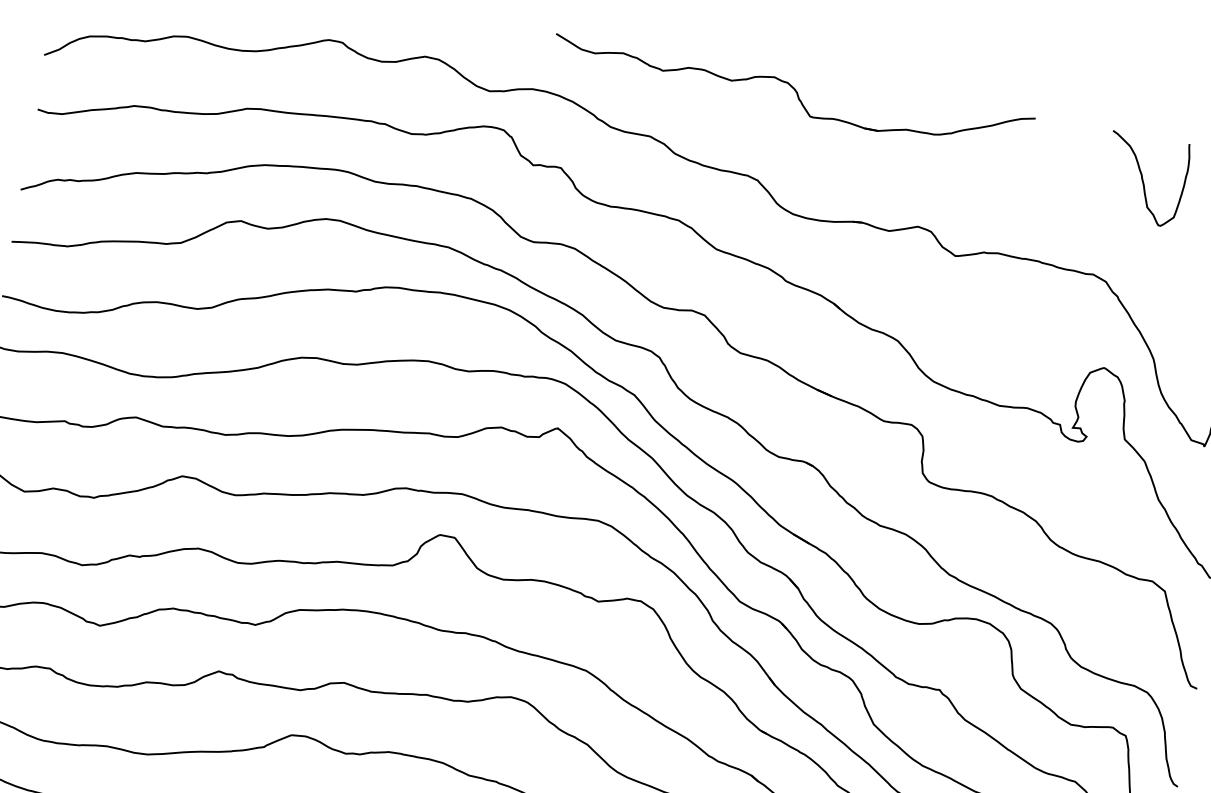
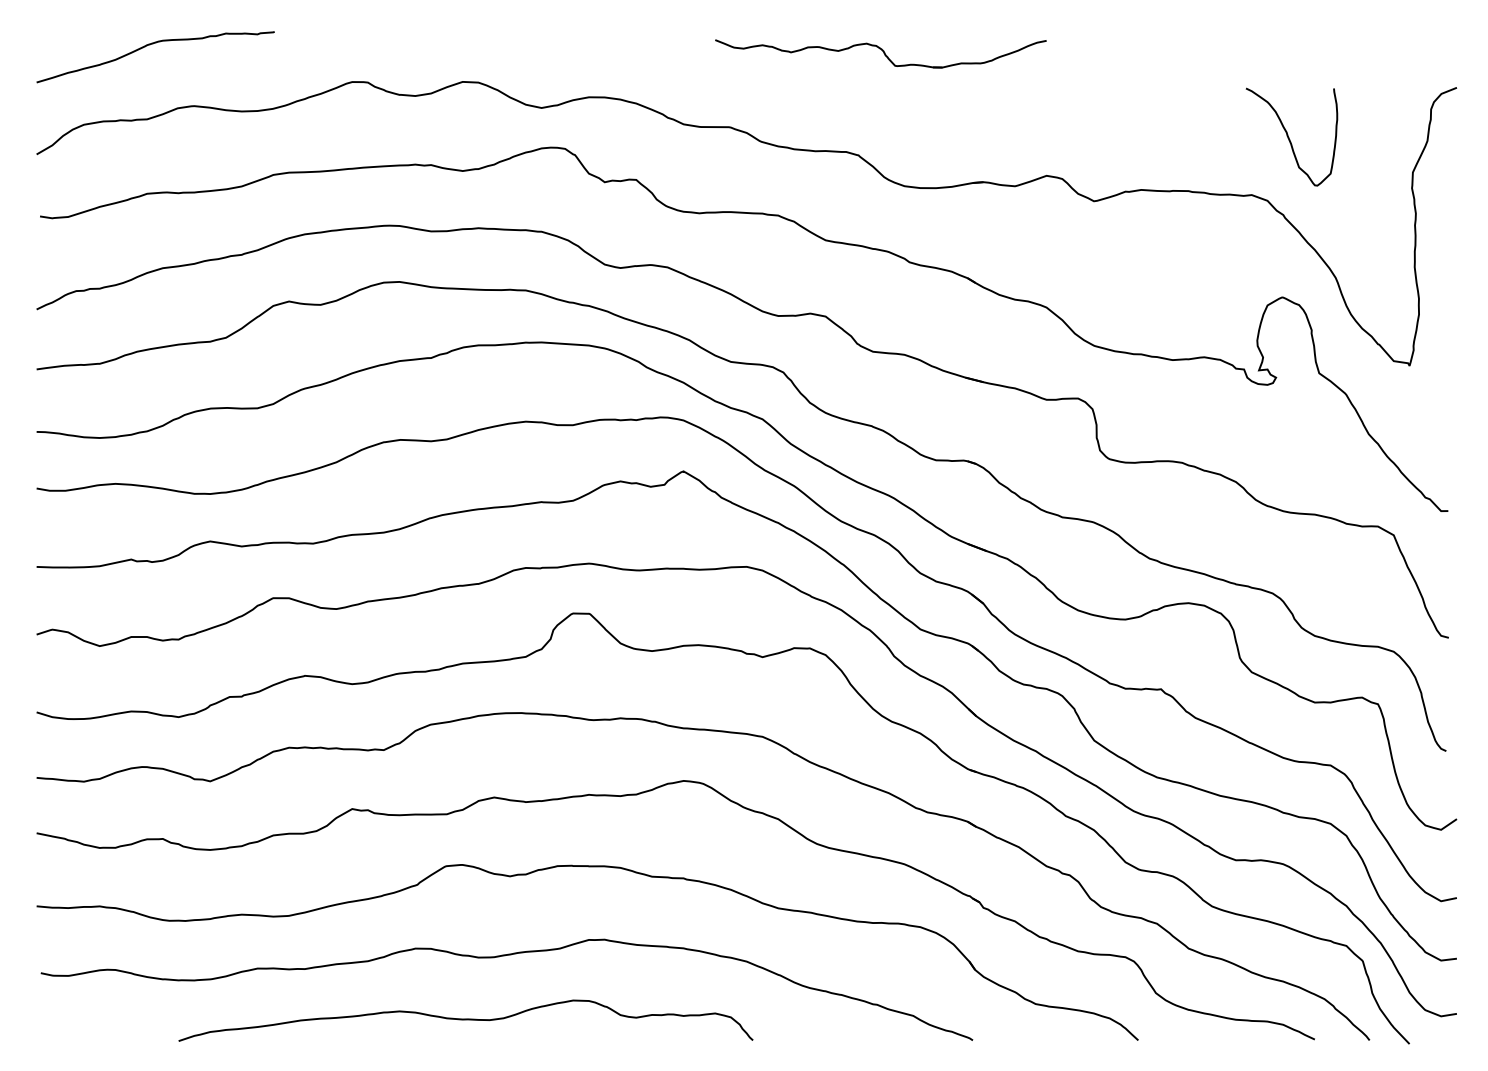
part: (792, 95) -> (880, 53), size x0.6
curve: (1143, 179) -> (1289, 137), moved

